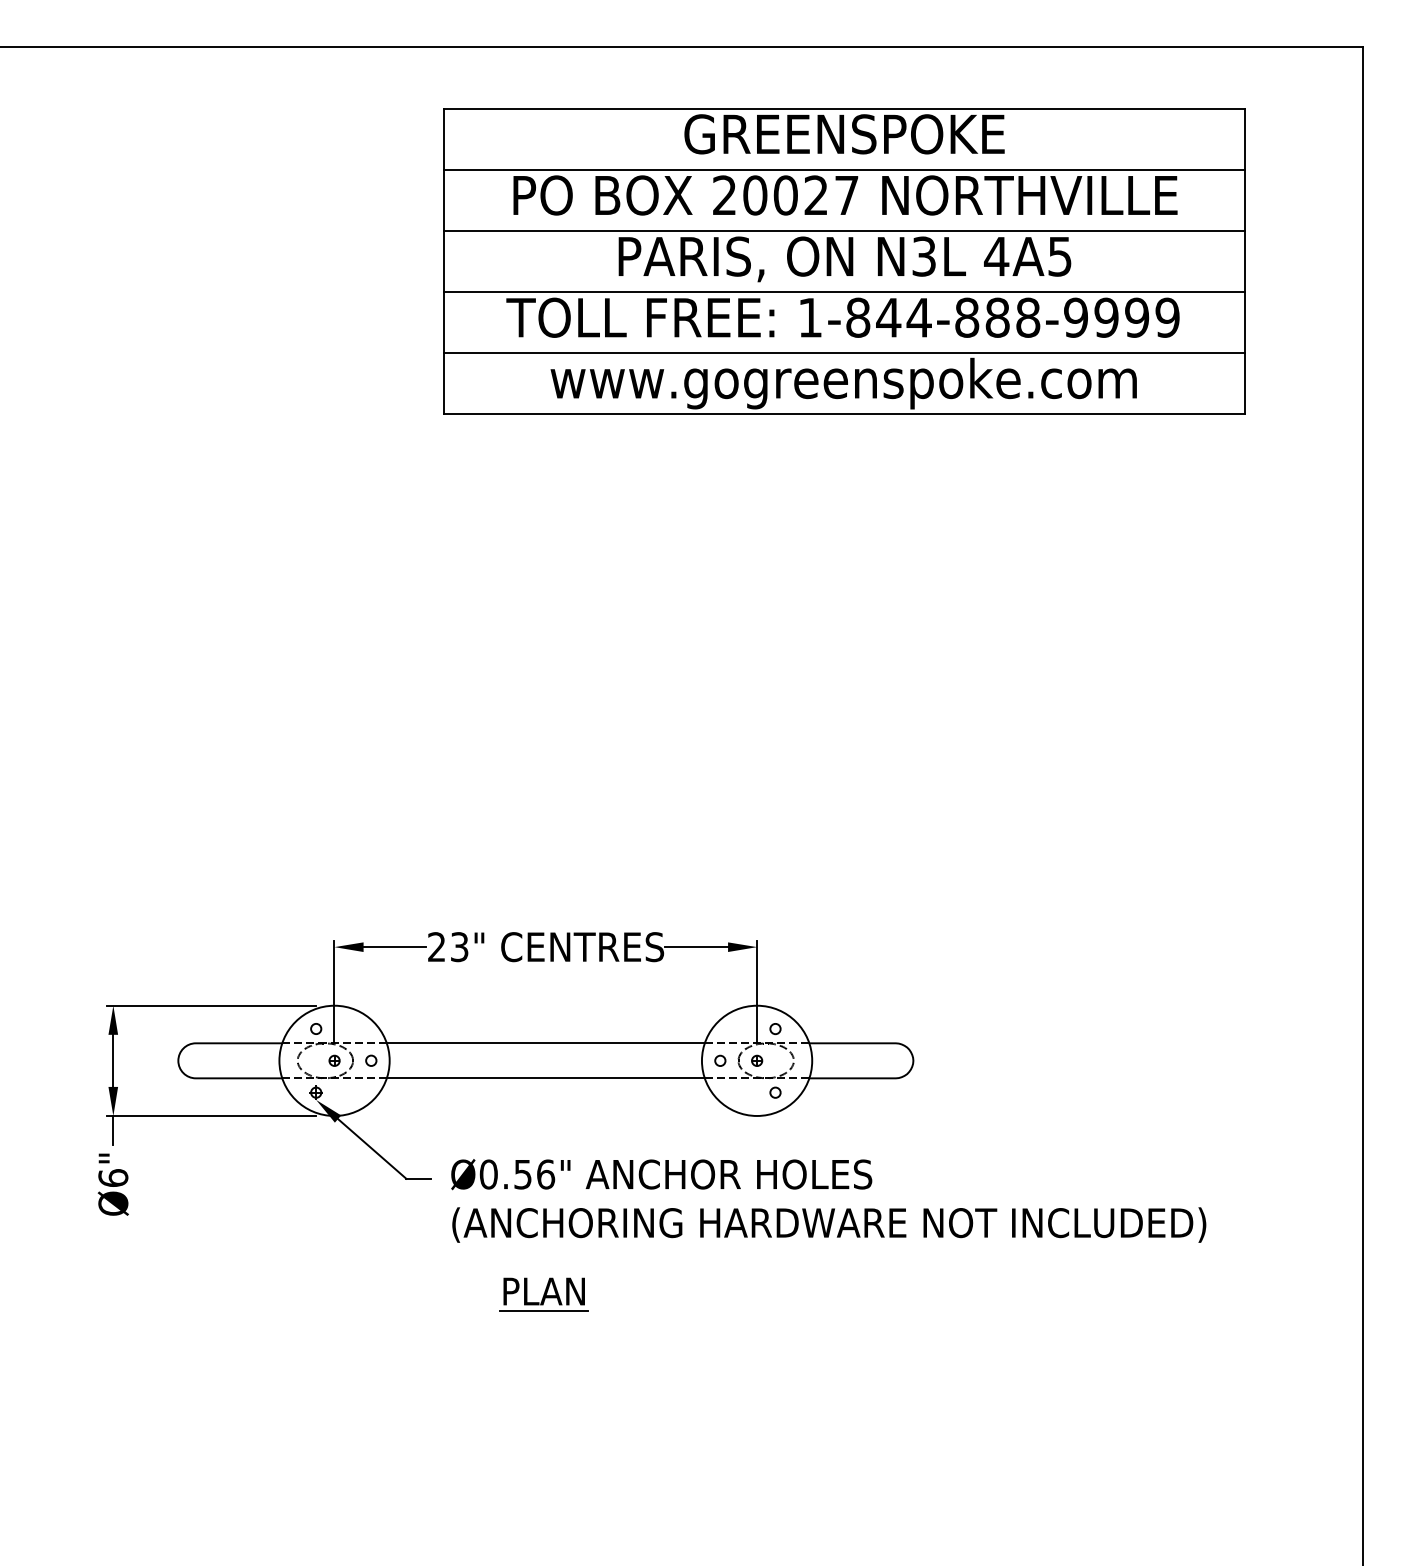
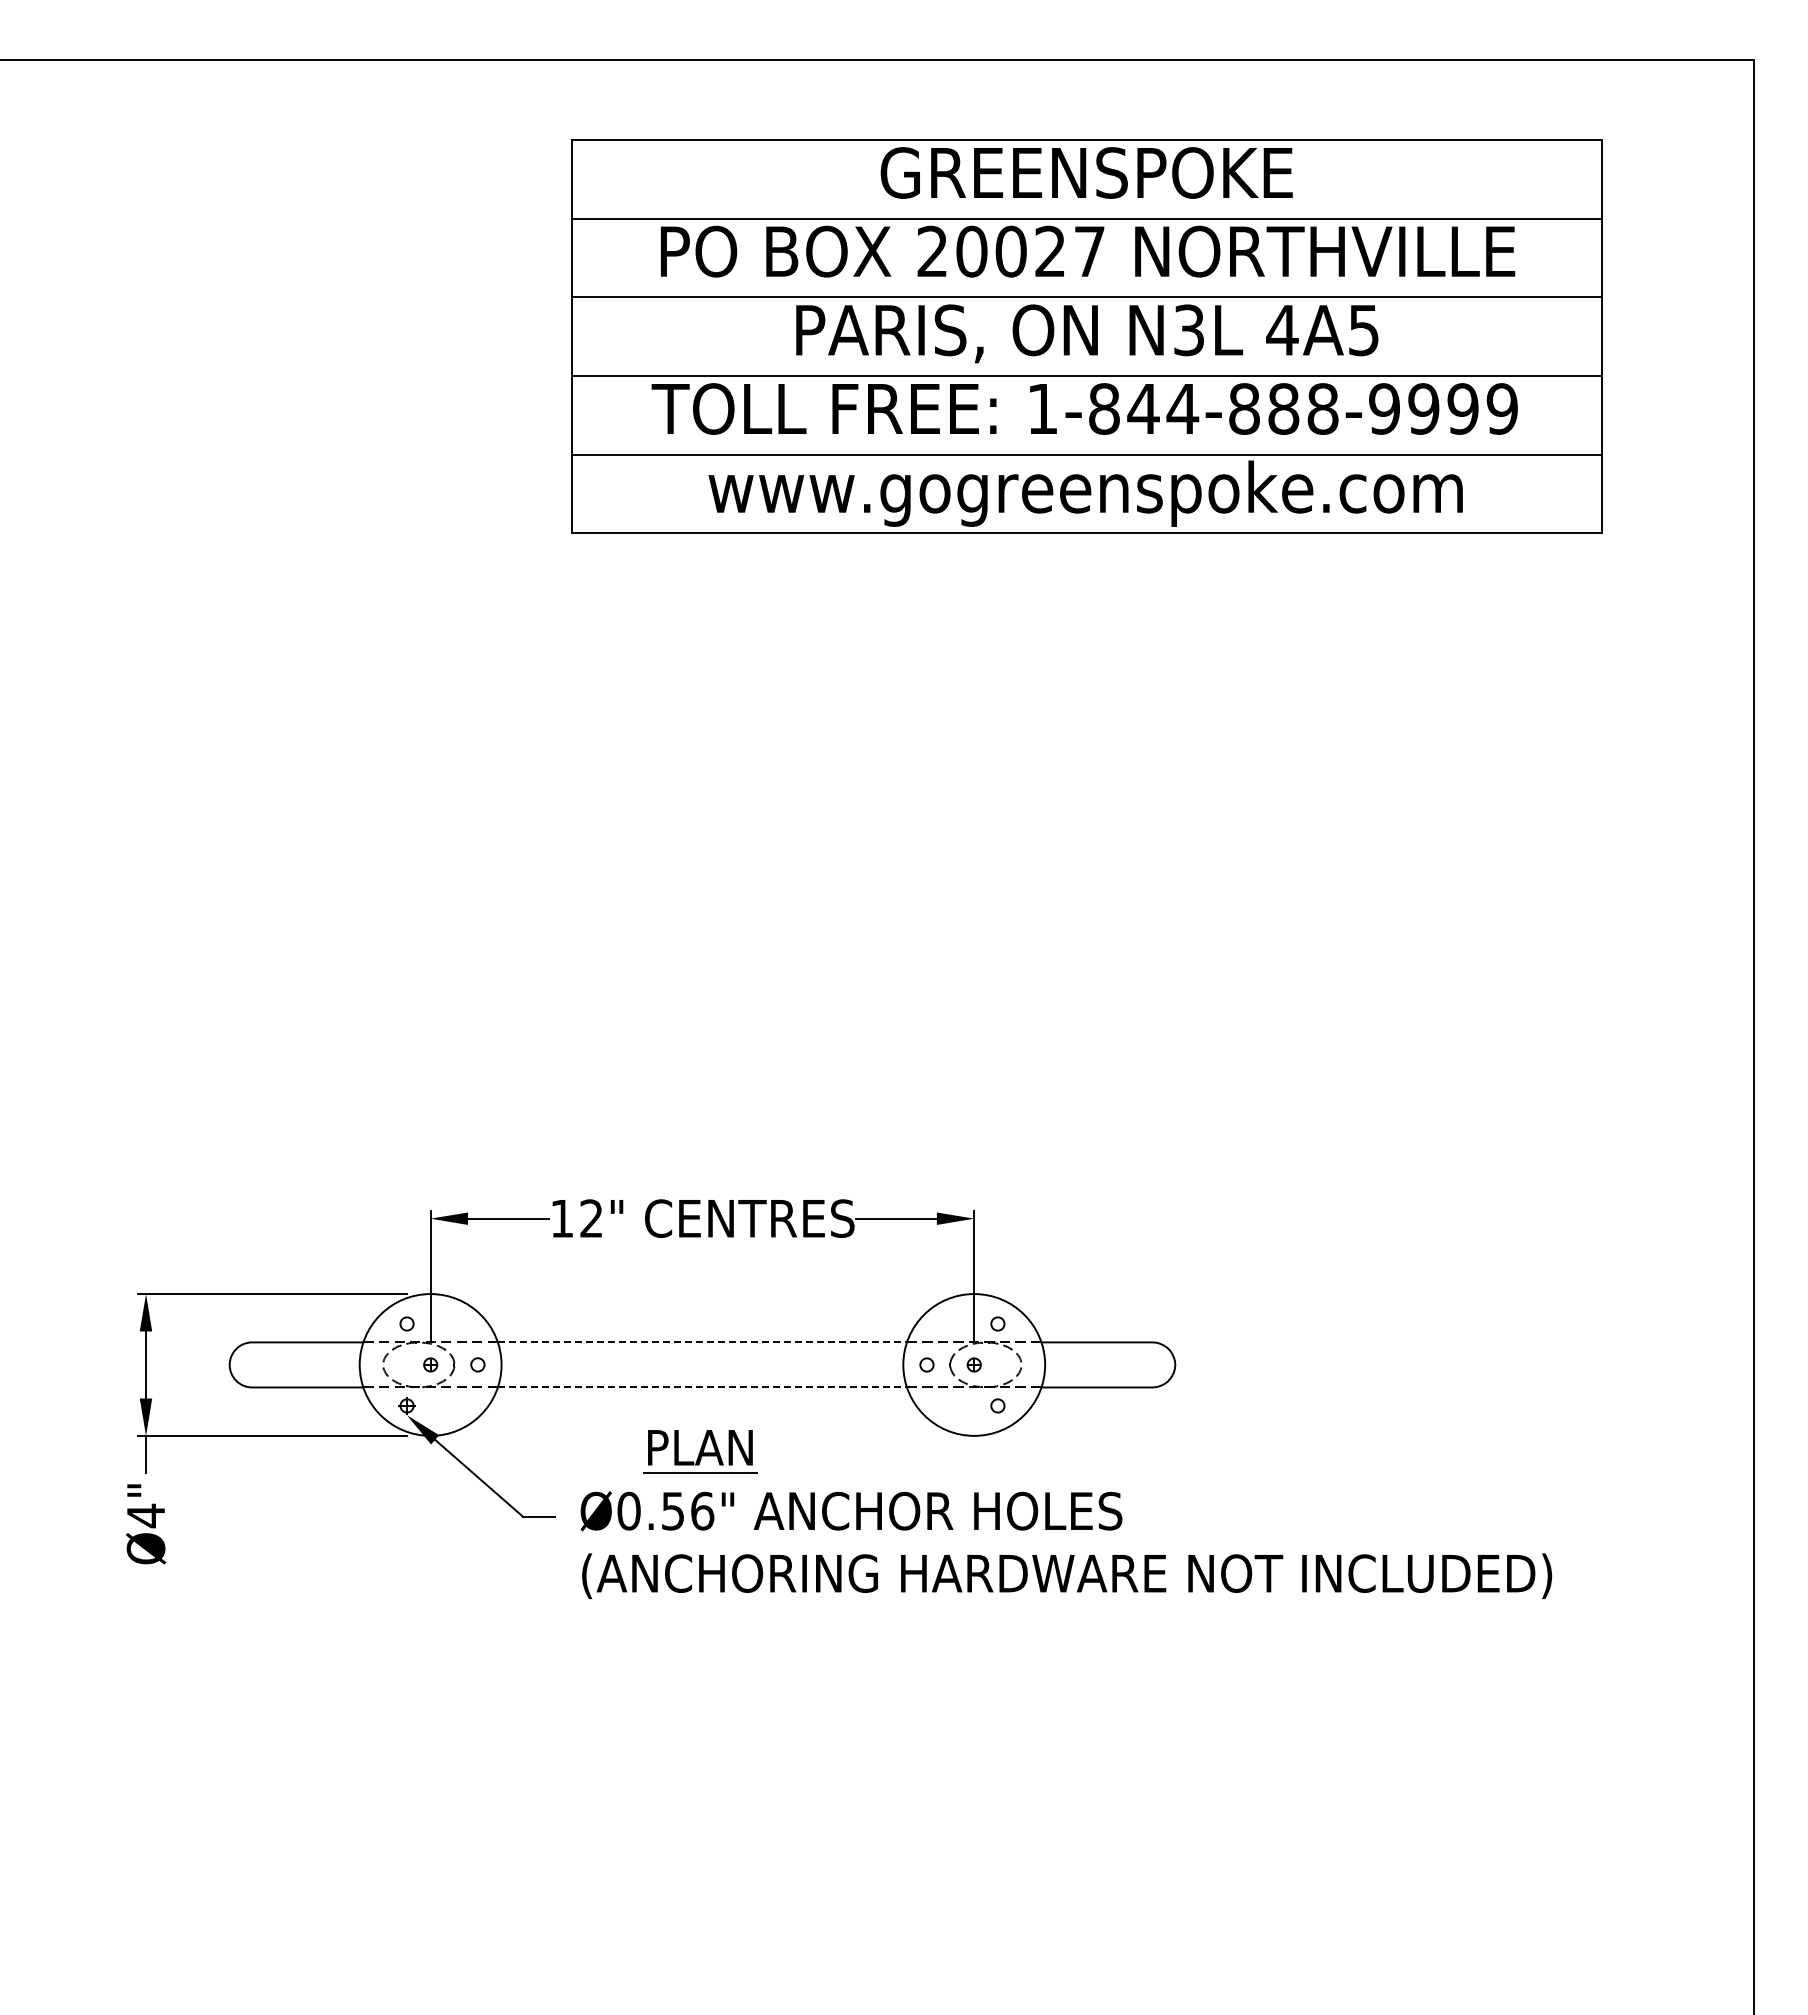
text: (447, 947) -> (576, 1218), 23" -> 12"
line: (545, 1043) -> (702, 1342), solid -> dashed
line: (545, 1078) -> (702, 1387), solid -> dashed
text: (112, 1177) -> (145, 1515), Ø6" -> Ø4"
part: (544, 1294) -> (700, 1451), moved

